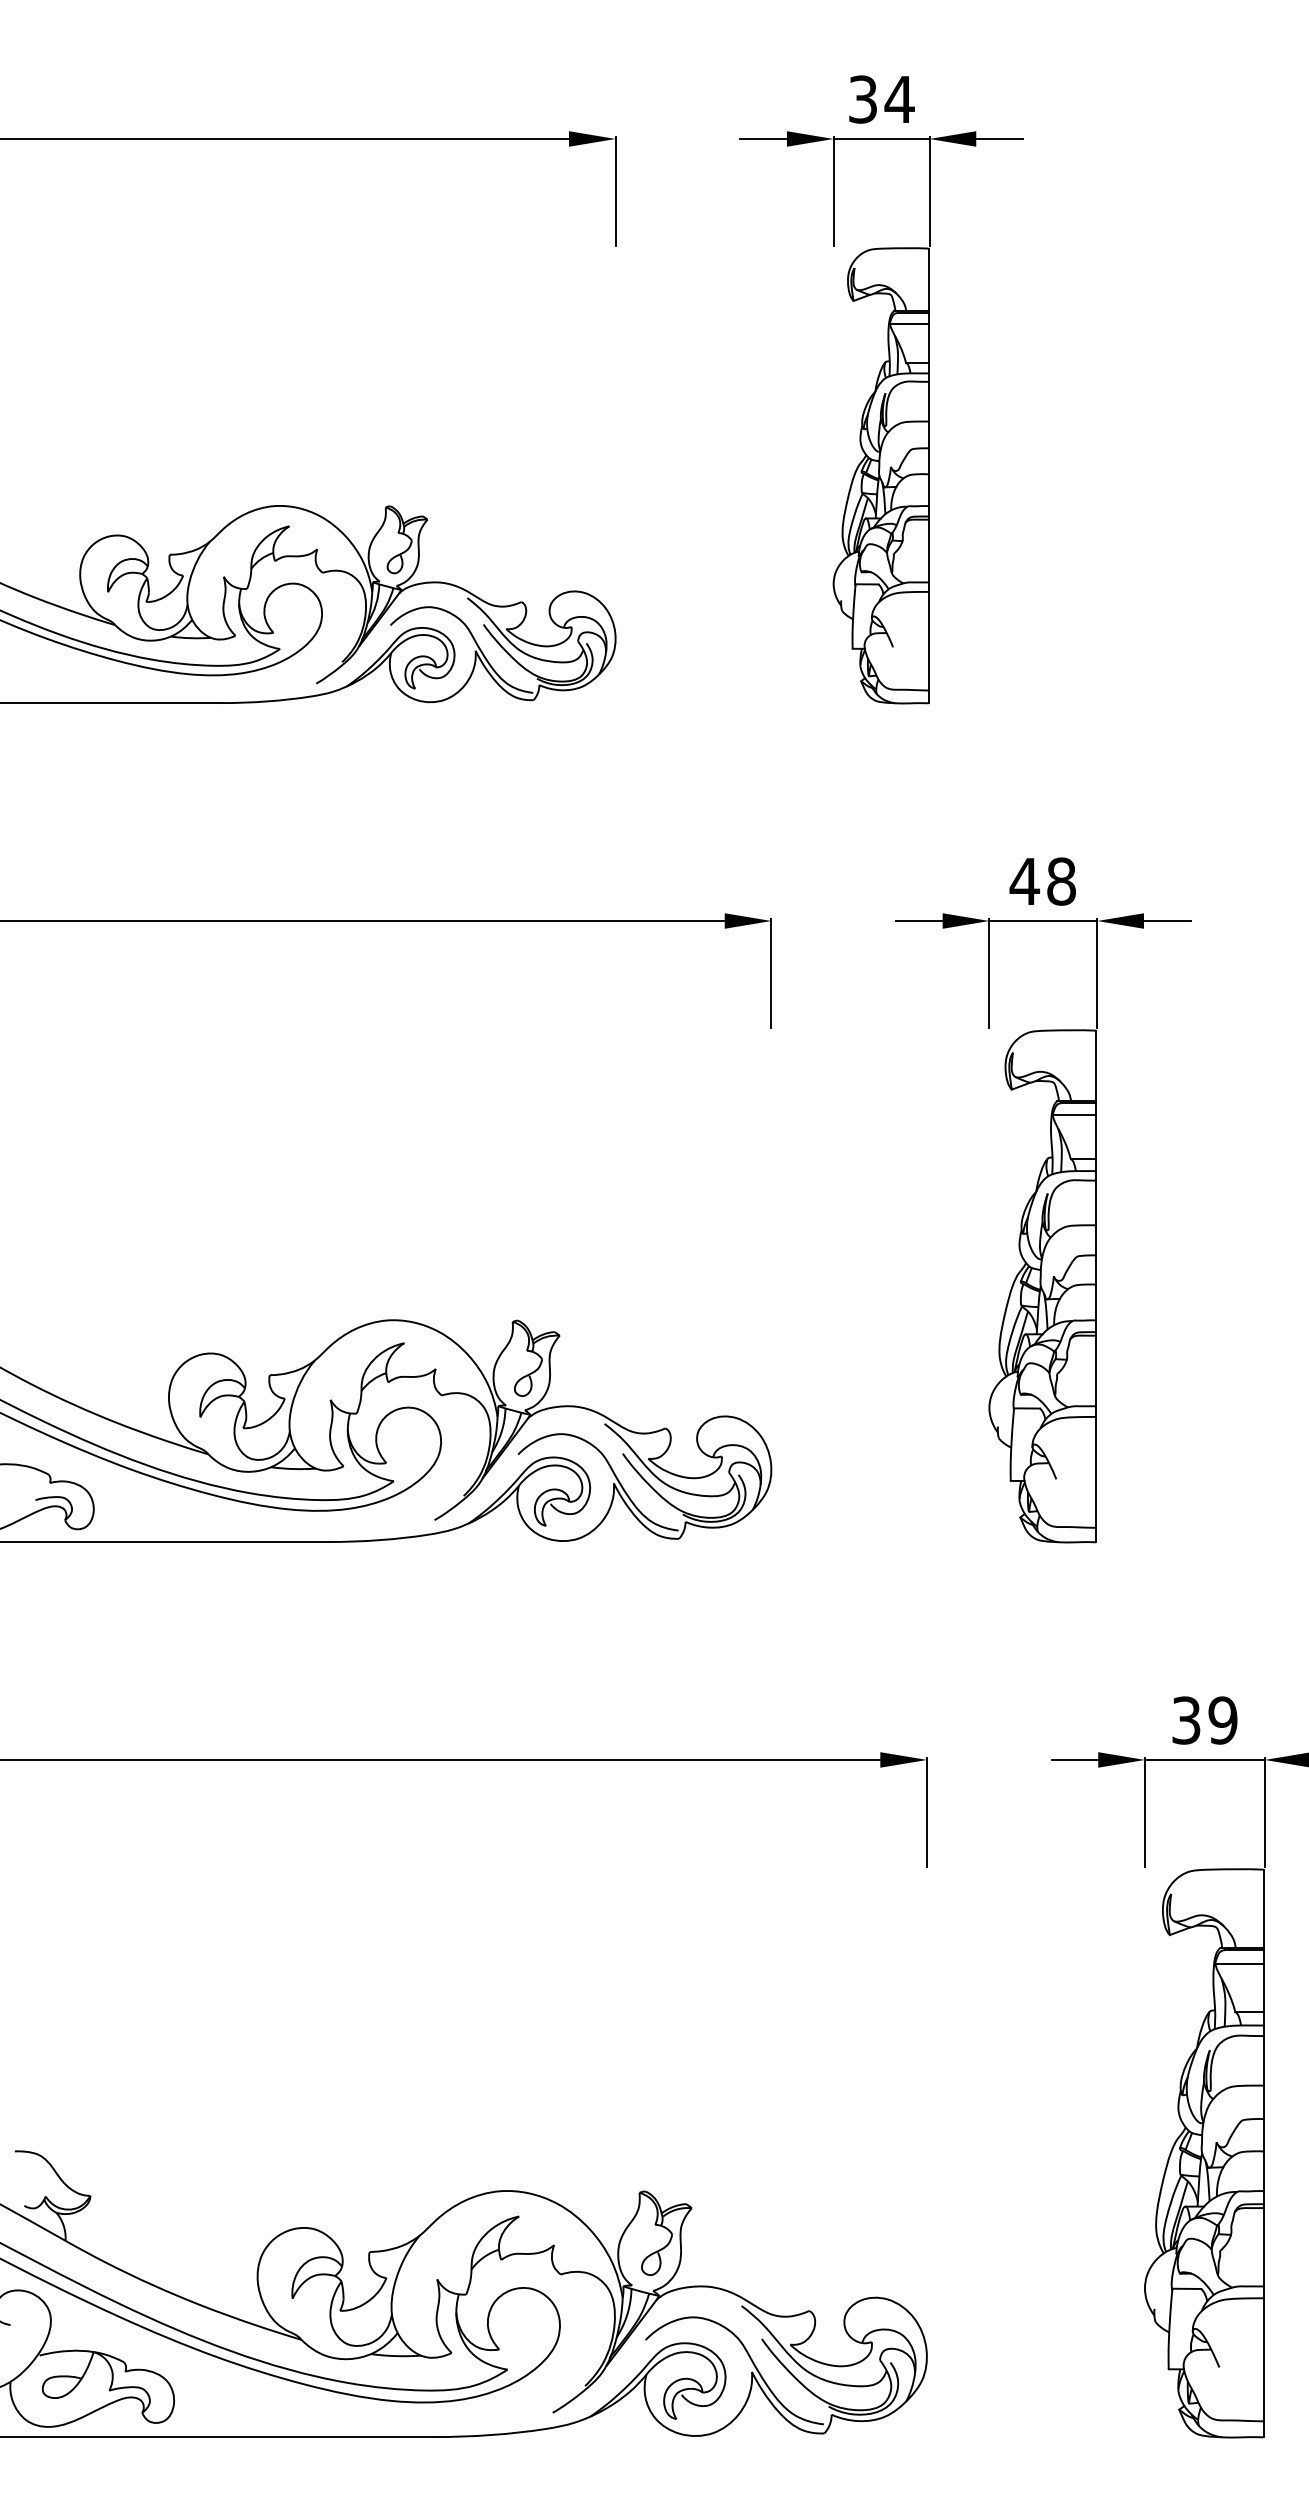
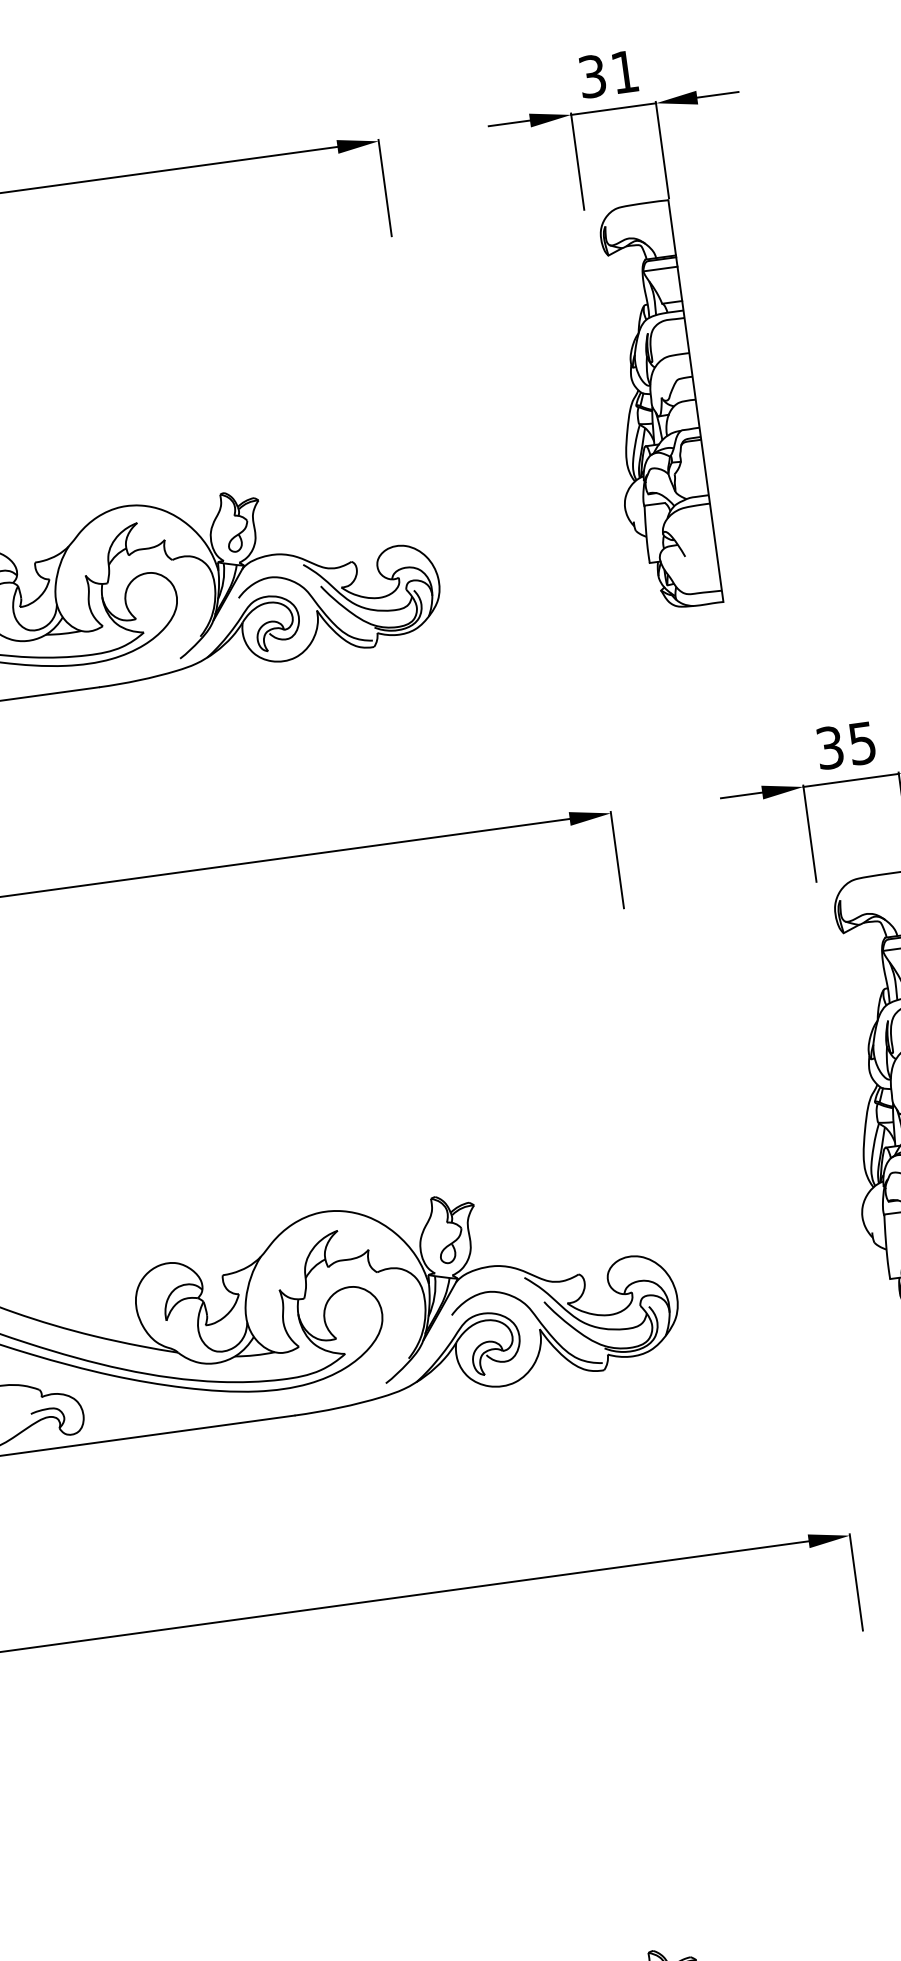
text: (899, 99) -> (624, 72), 34 -> 31
text: (1042, 881) -> (845, 745), 48 -> 35

